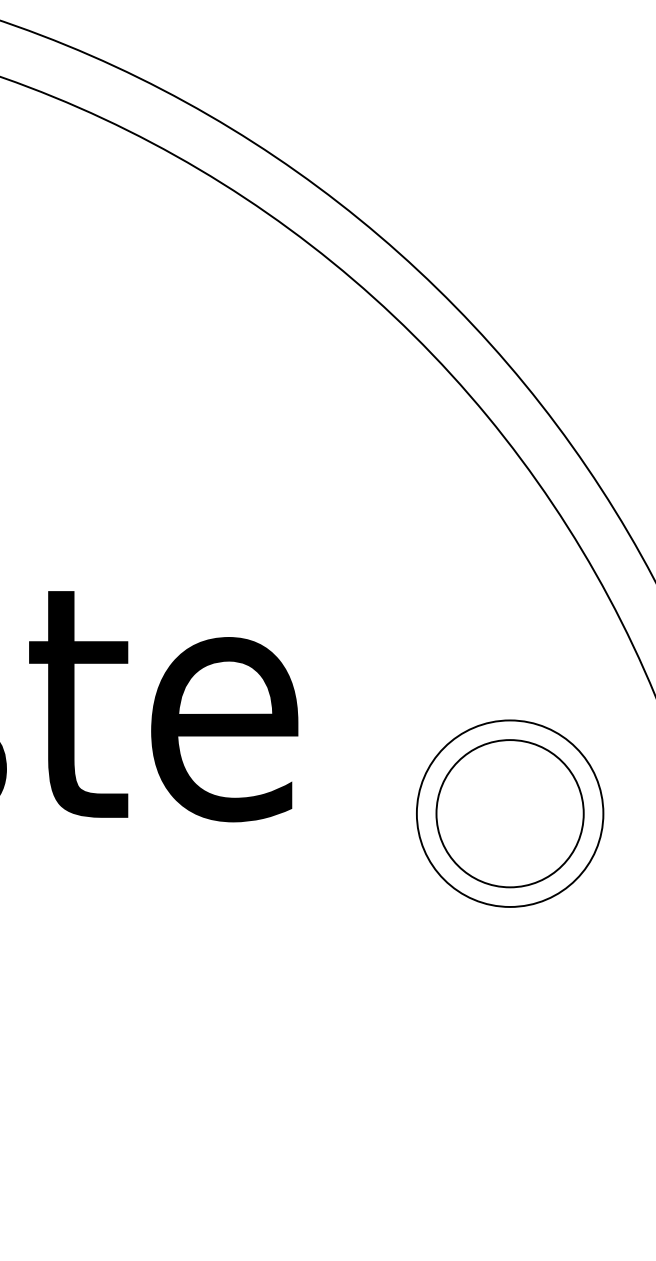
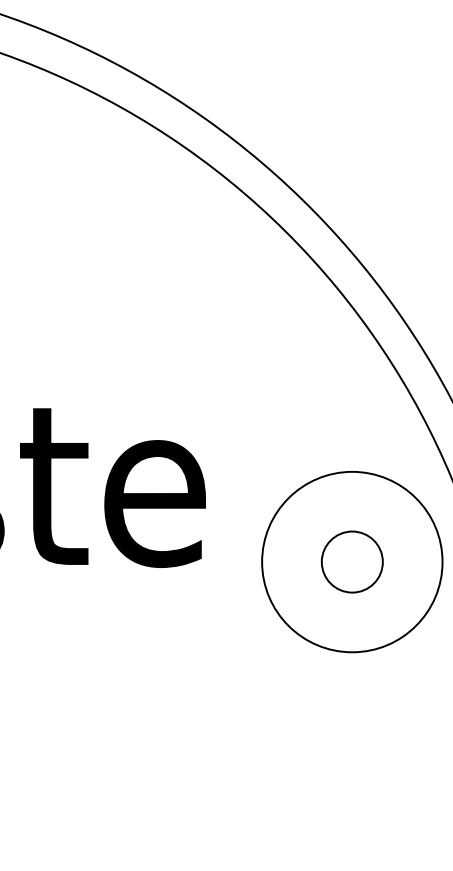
circle: (508, 812) -> (351, 561), size x1.4
circle: (510, 812) -> (352, 561), size x0.6

